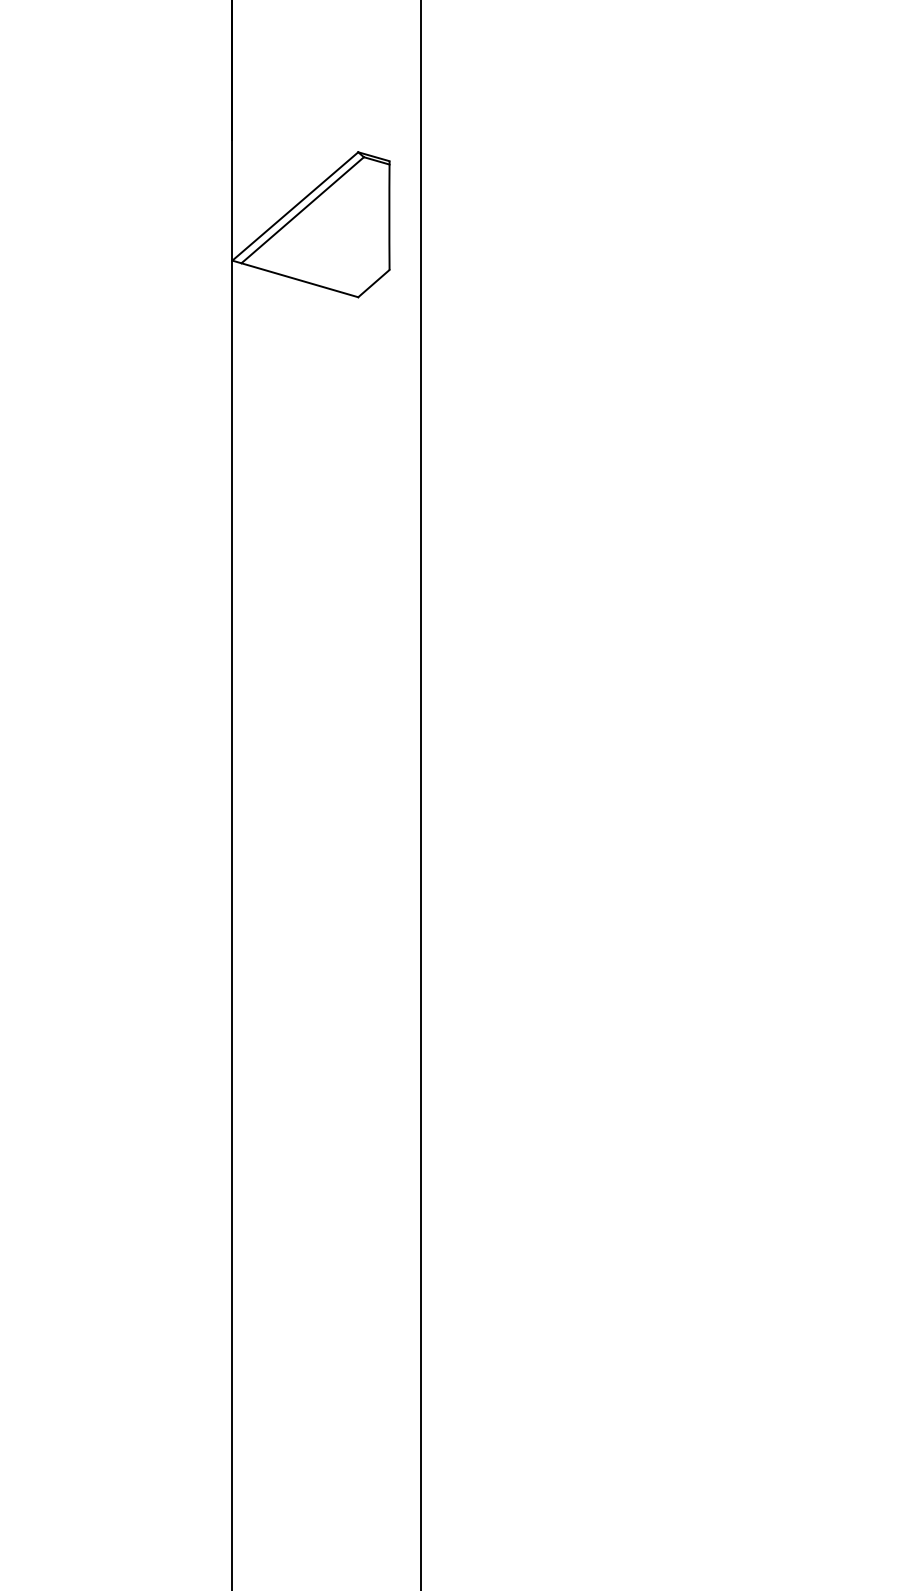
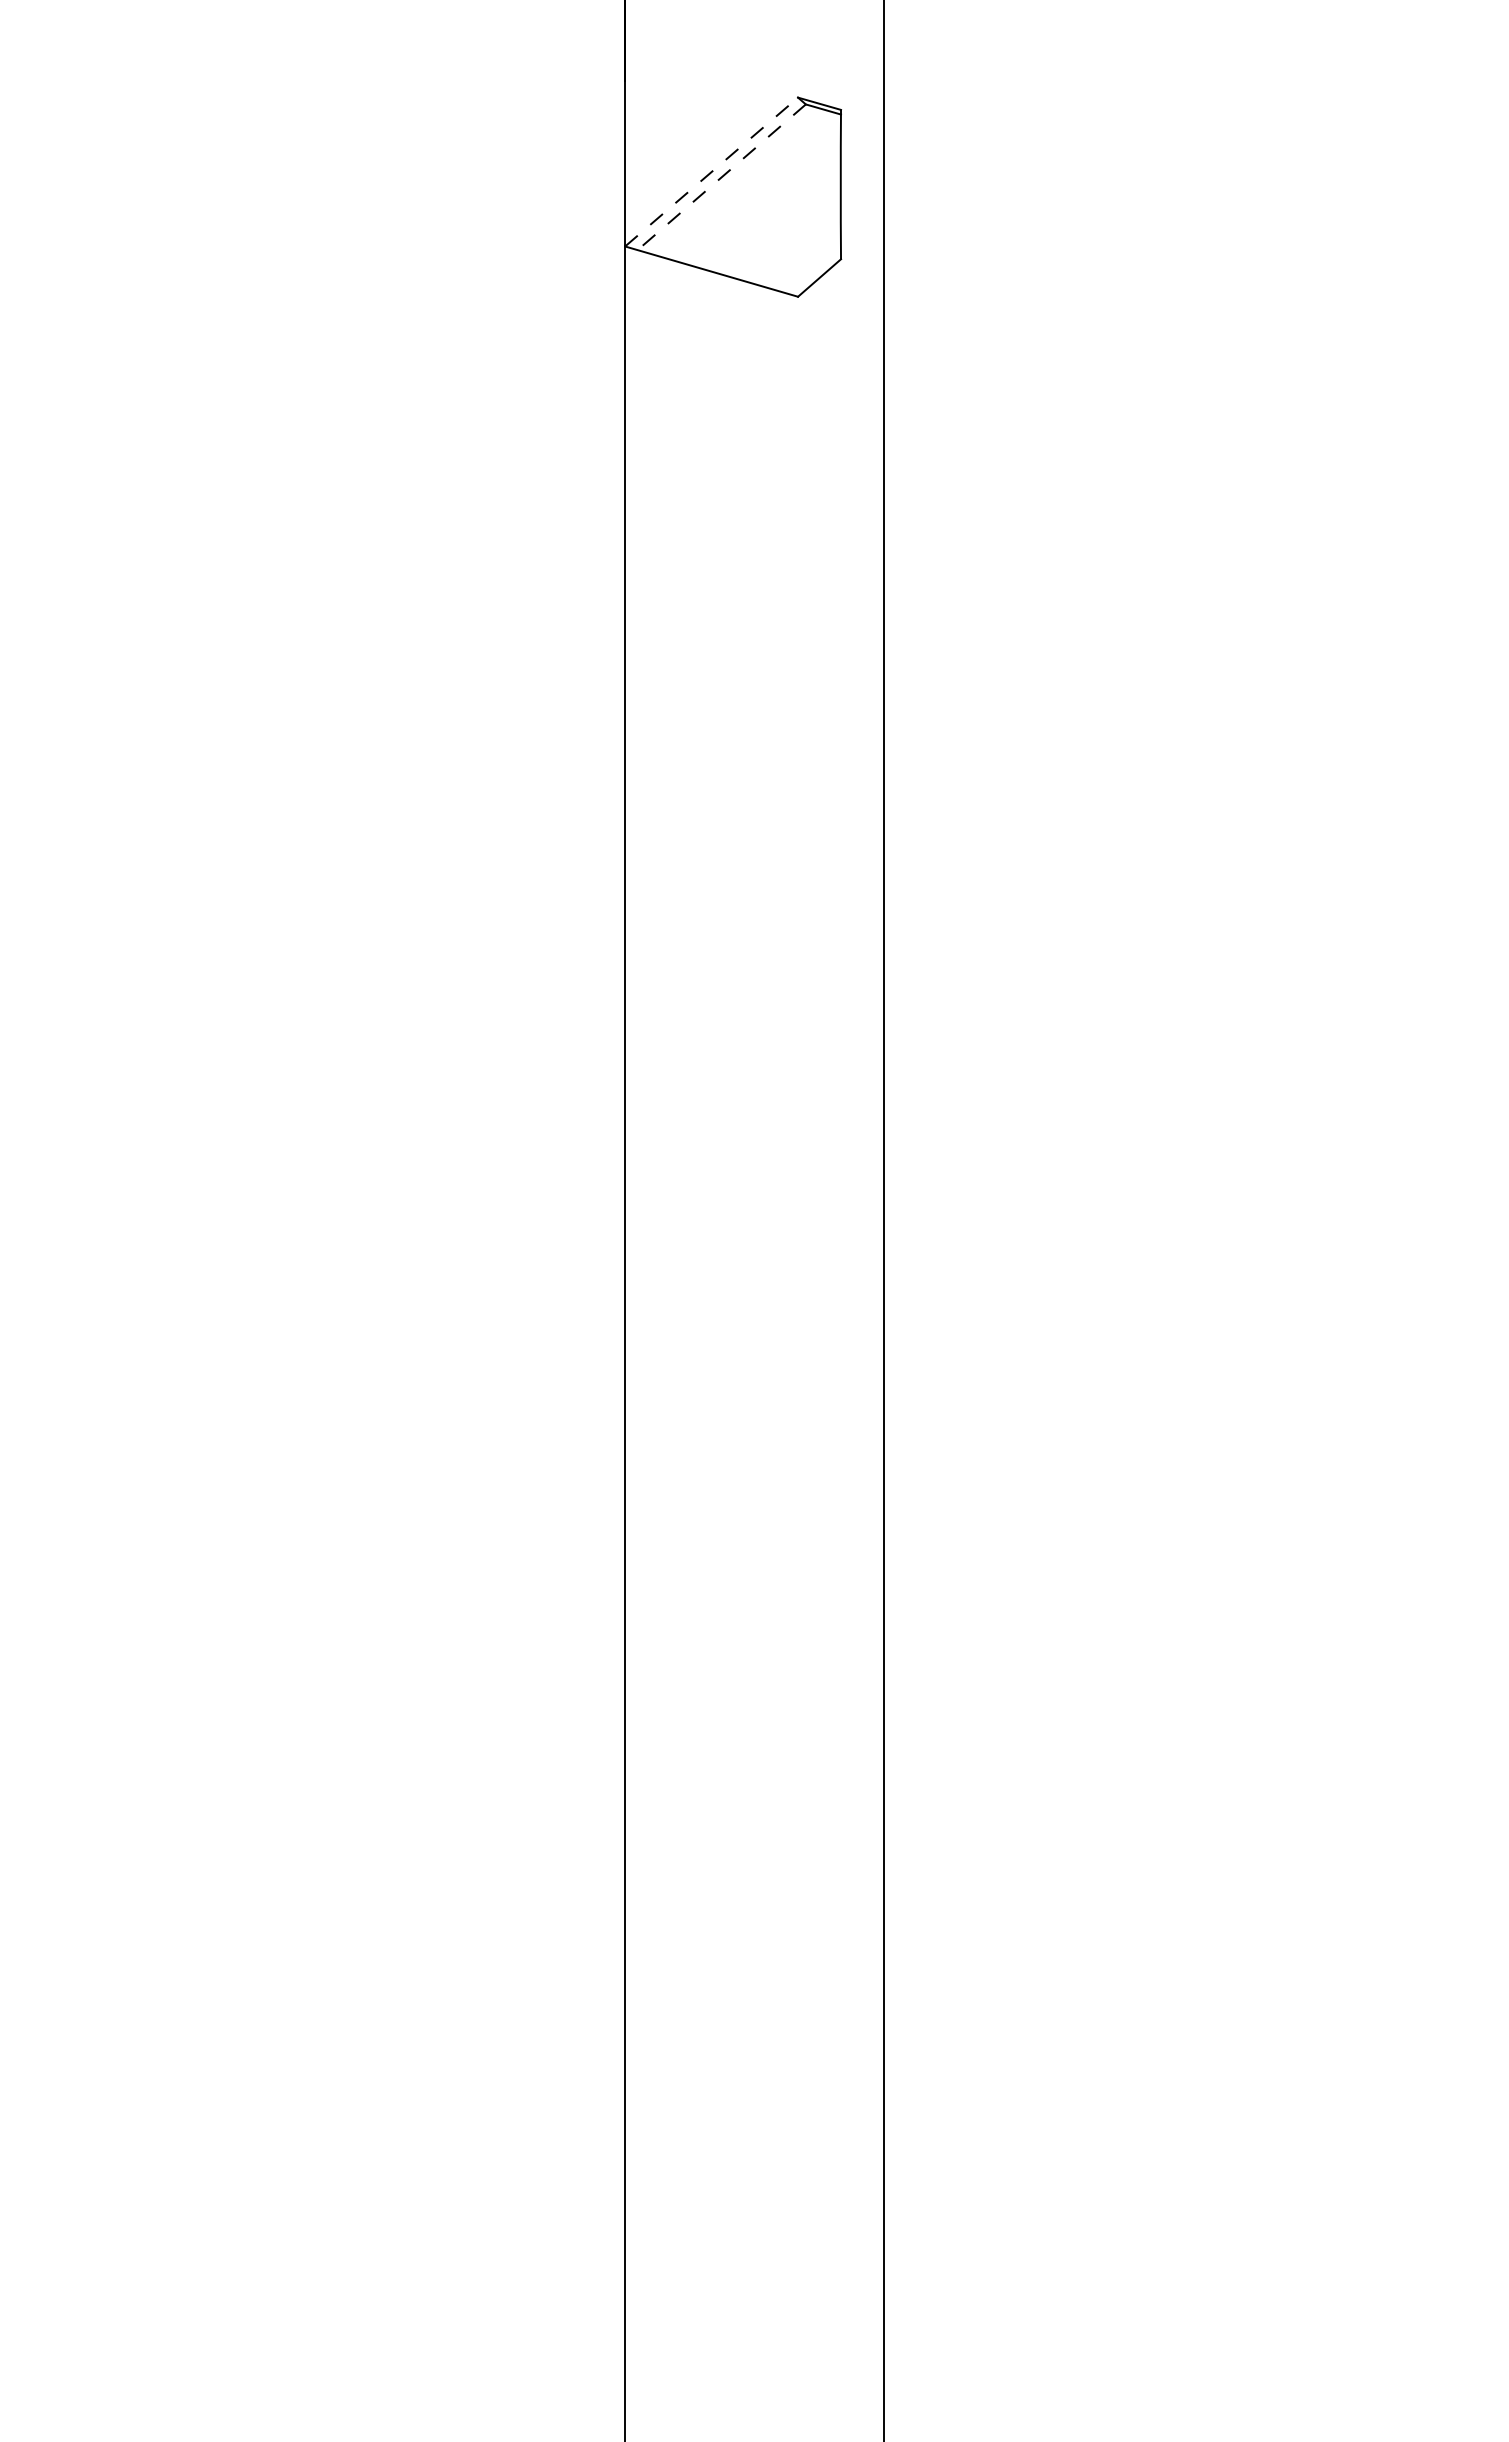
line: (295, 206) -> (711, 171), solid -> dashed
line: (302, 210) -> (721, 177), solid -> dashed

